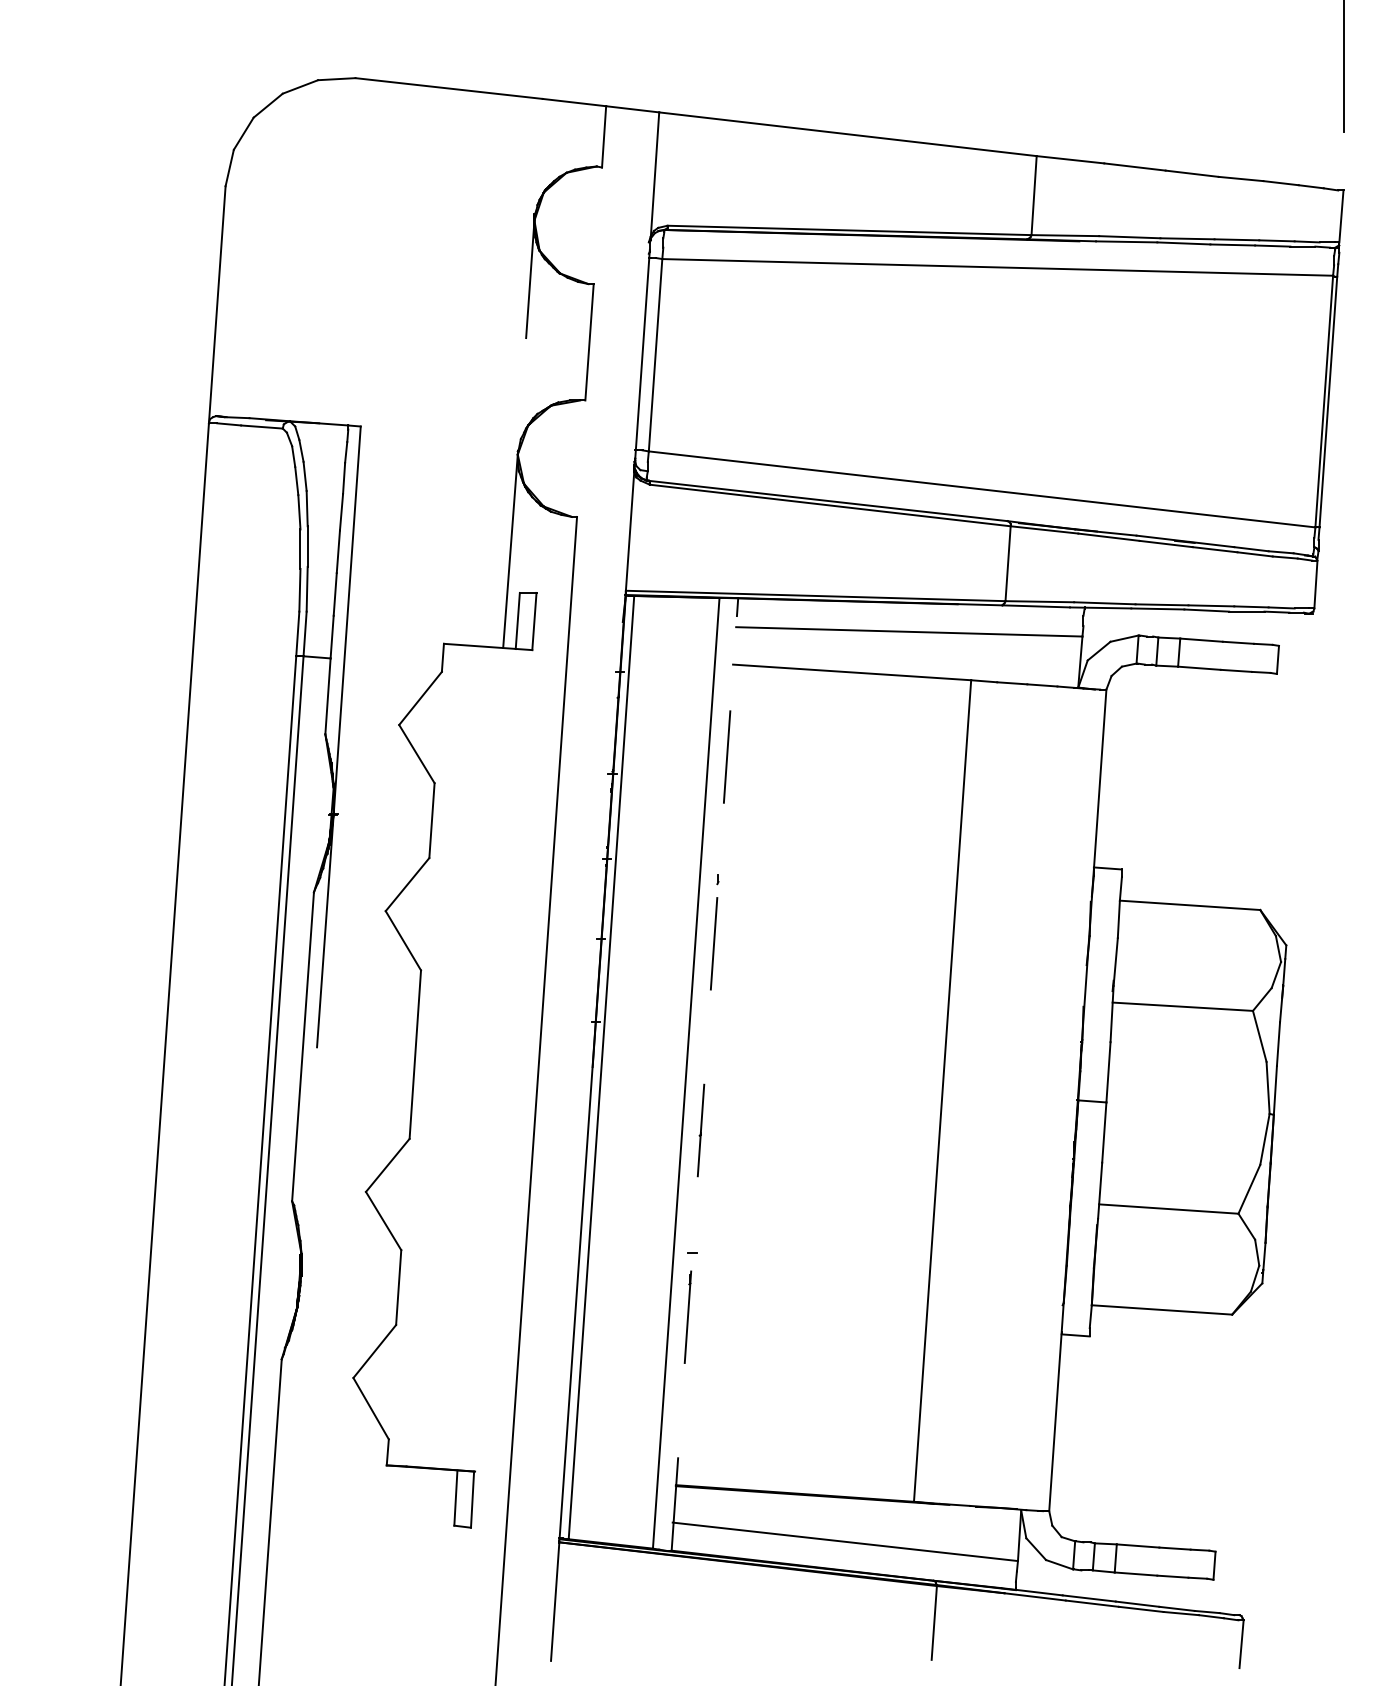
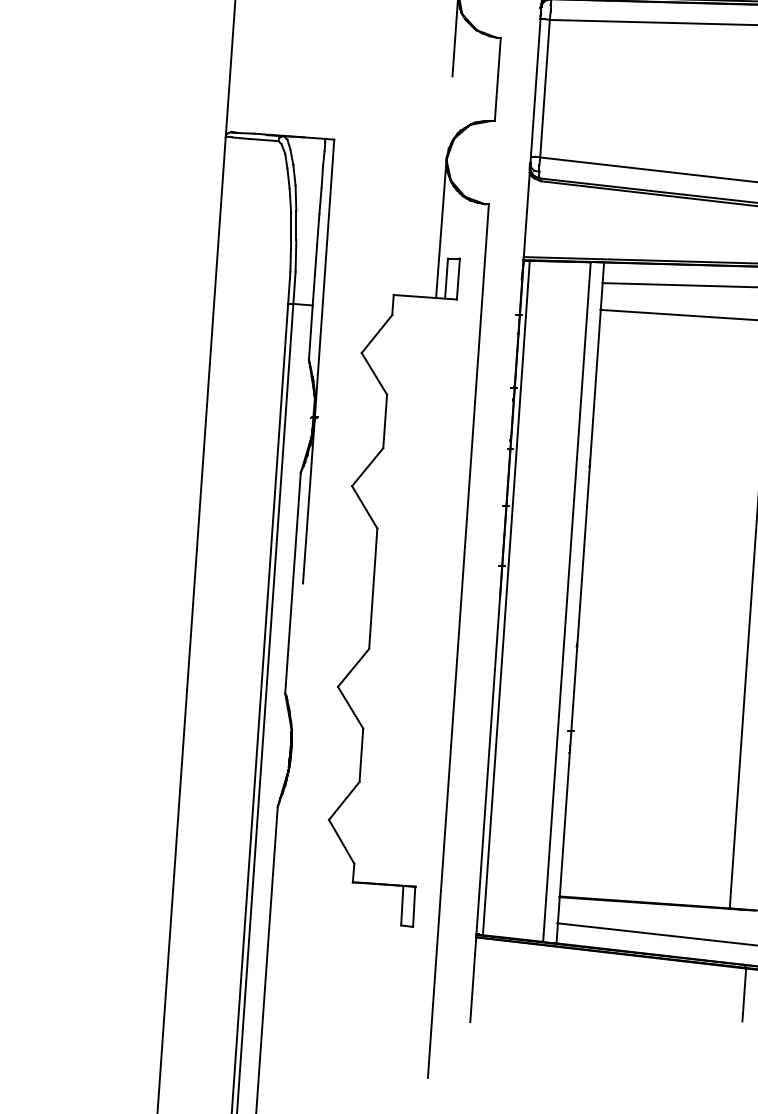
line: (704, 1073) -> (580, 602), dashed -> solid

